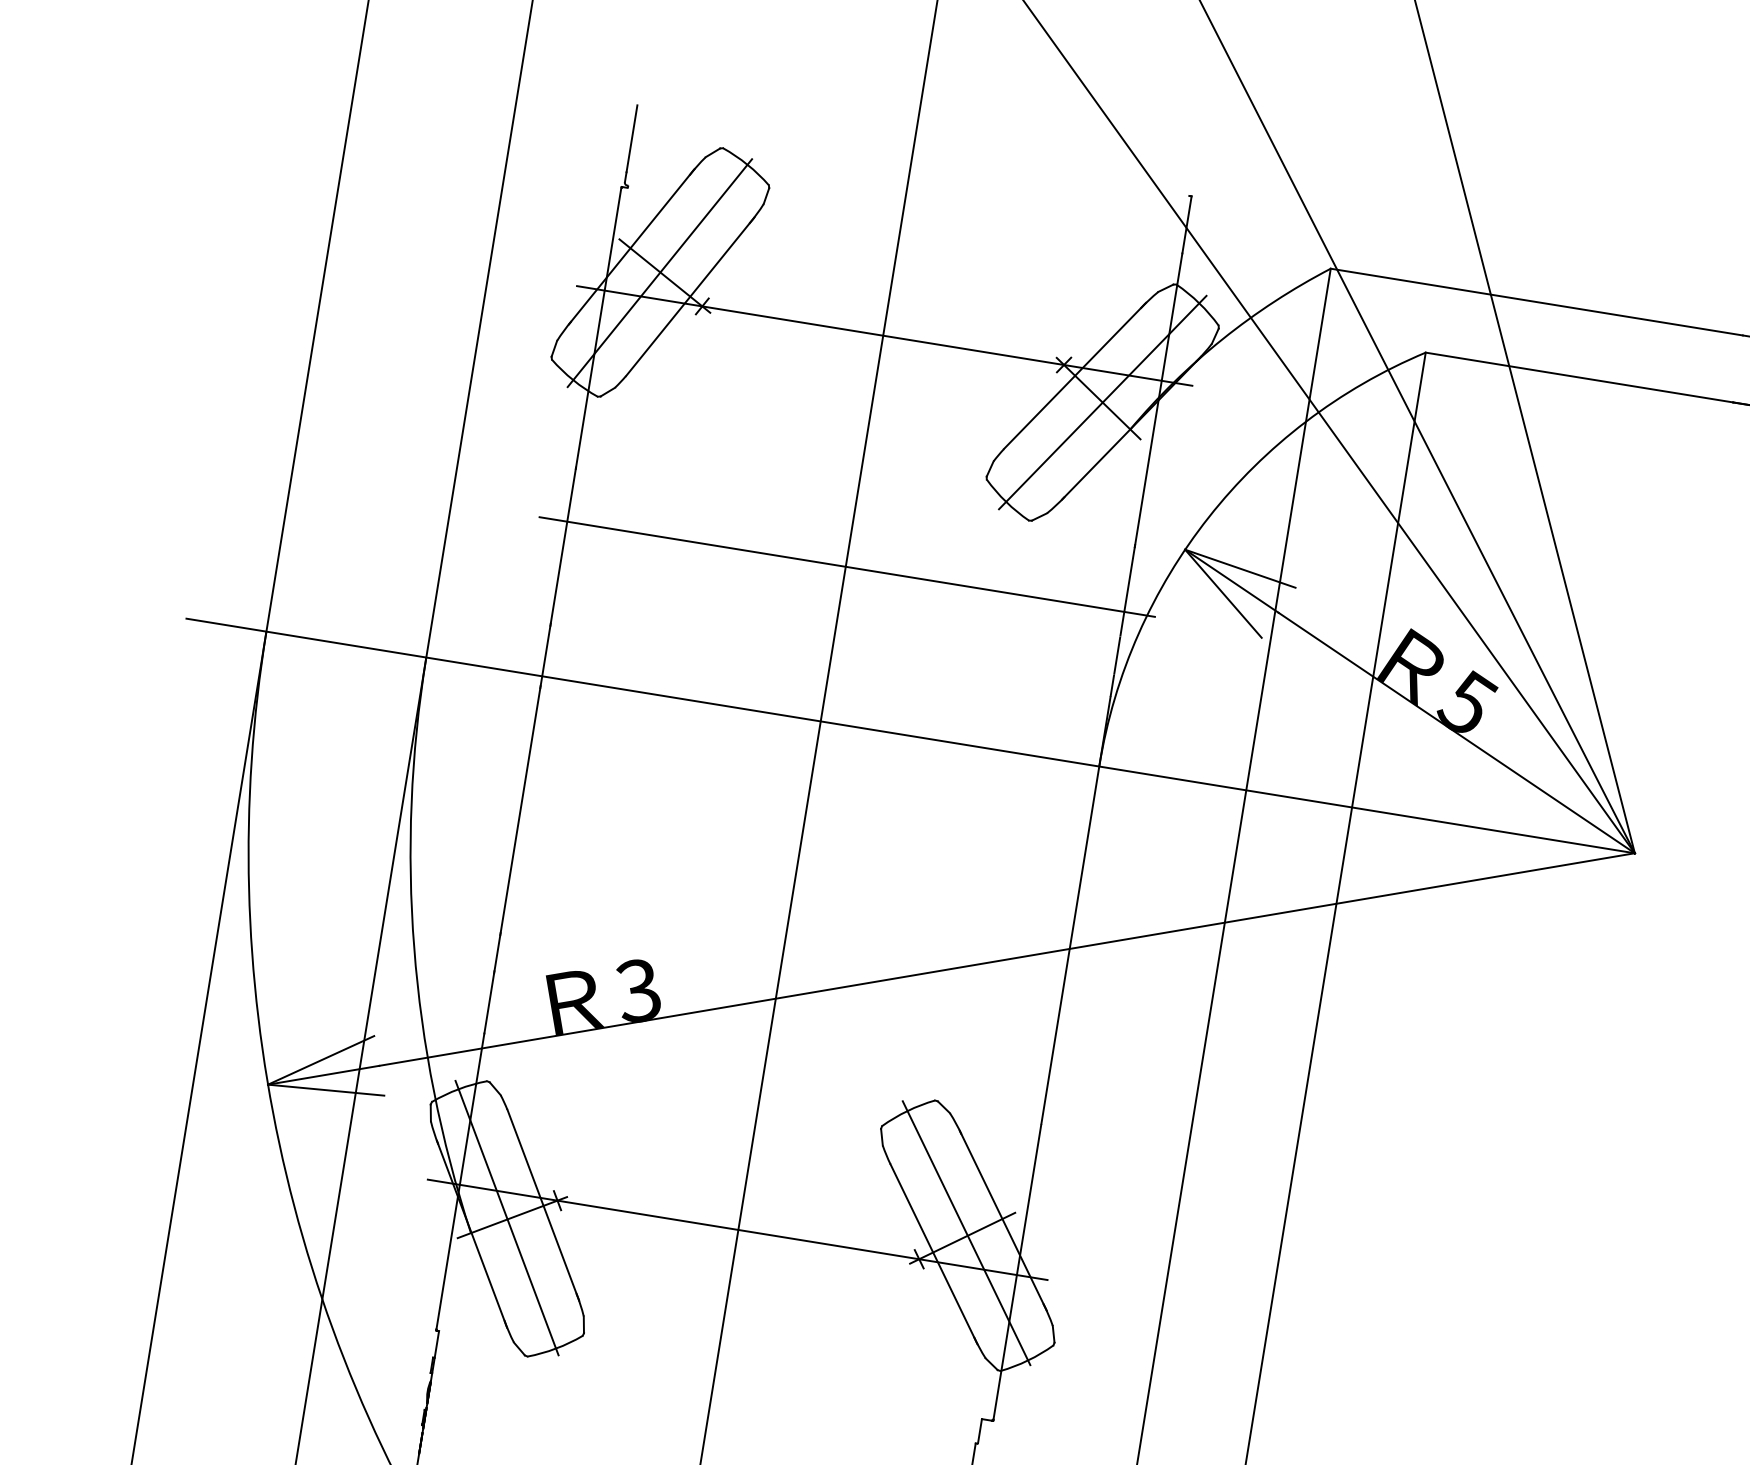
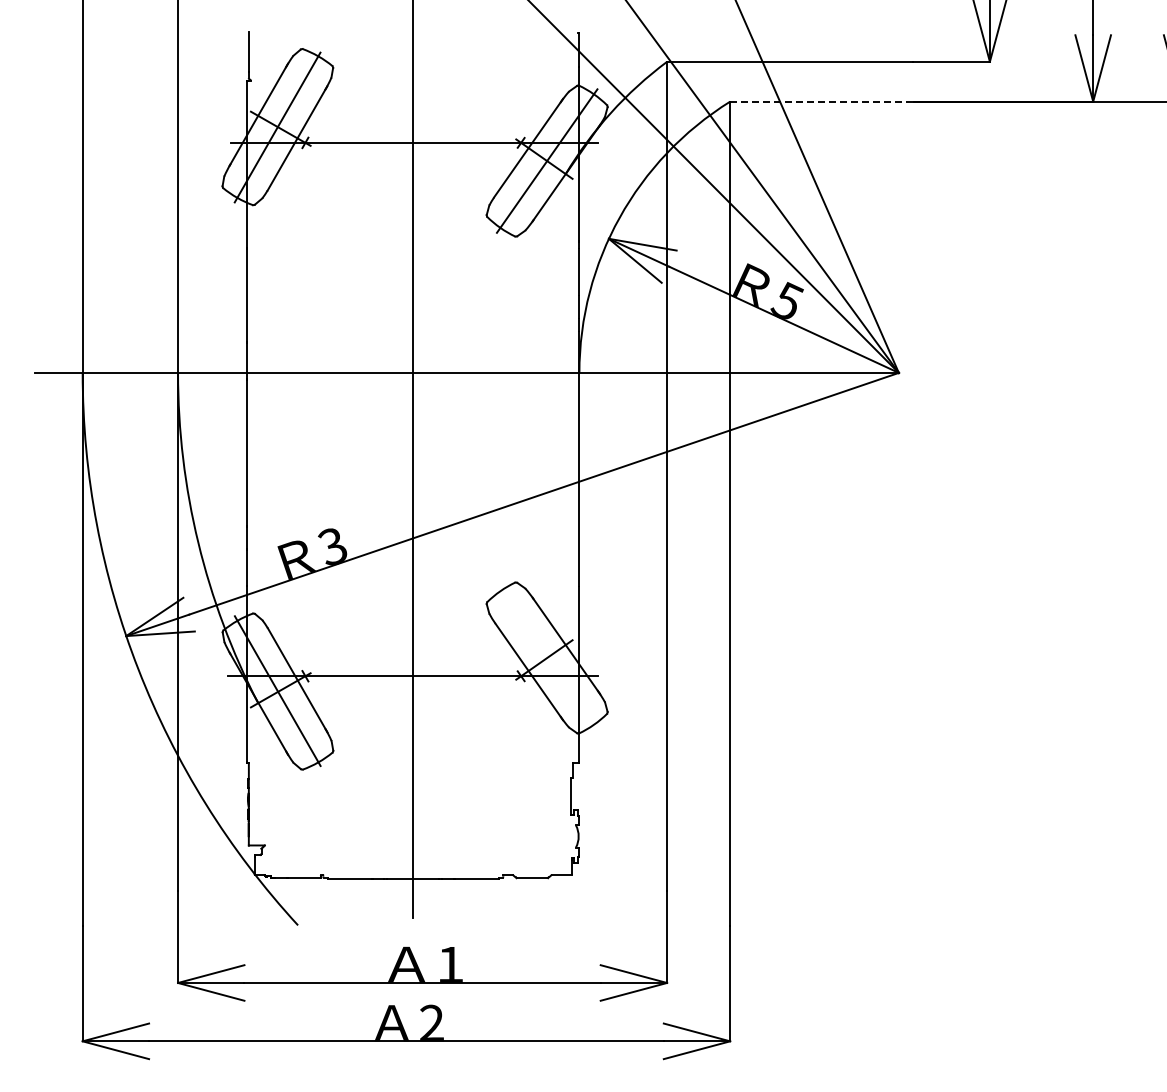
line: (1578, 377) -> (821, 101), solid -> dashed
line: (846, 566) -> (413, 280), removed
line: (965, 1232) -> (545, 656), removed

